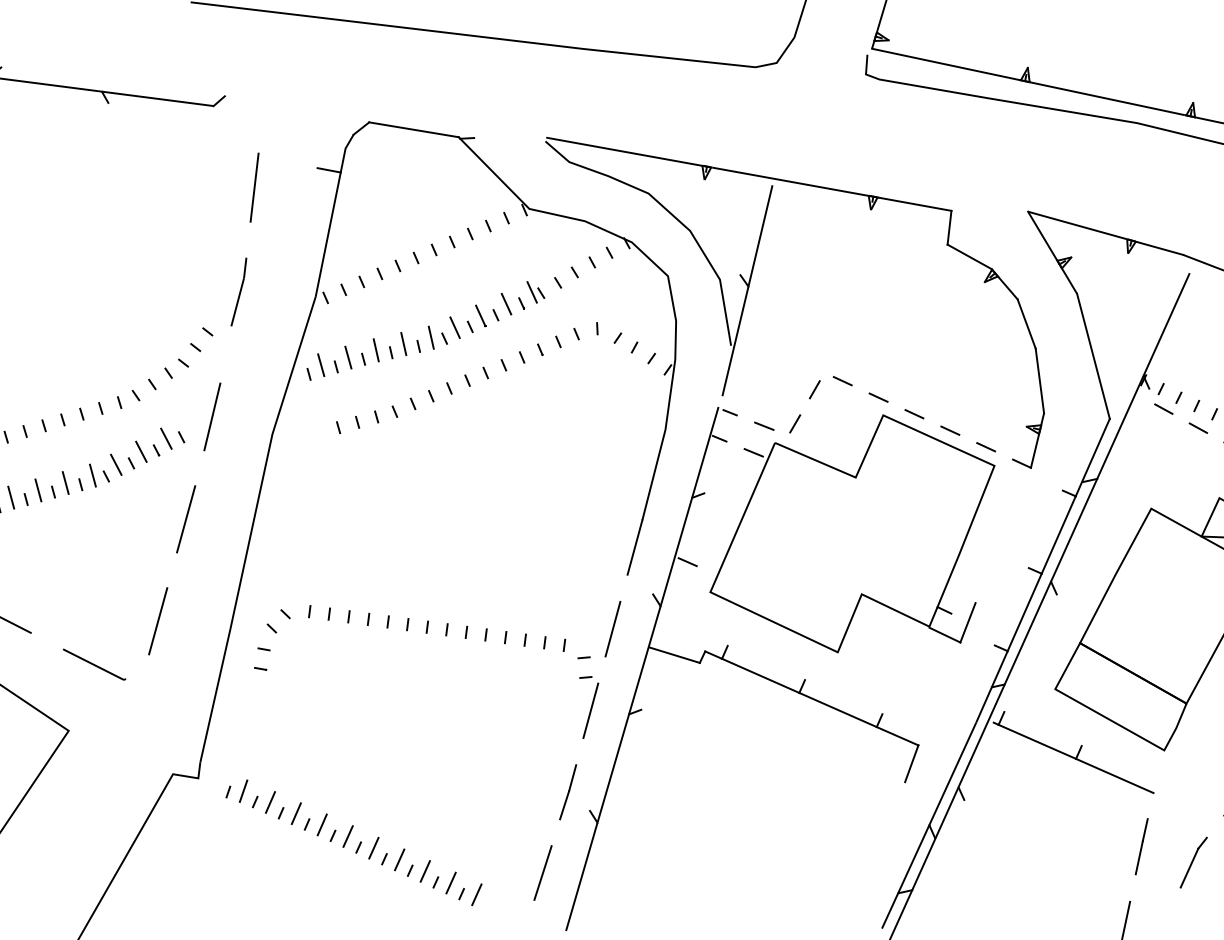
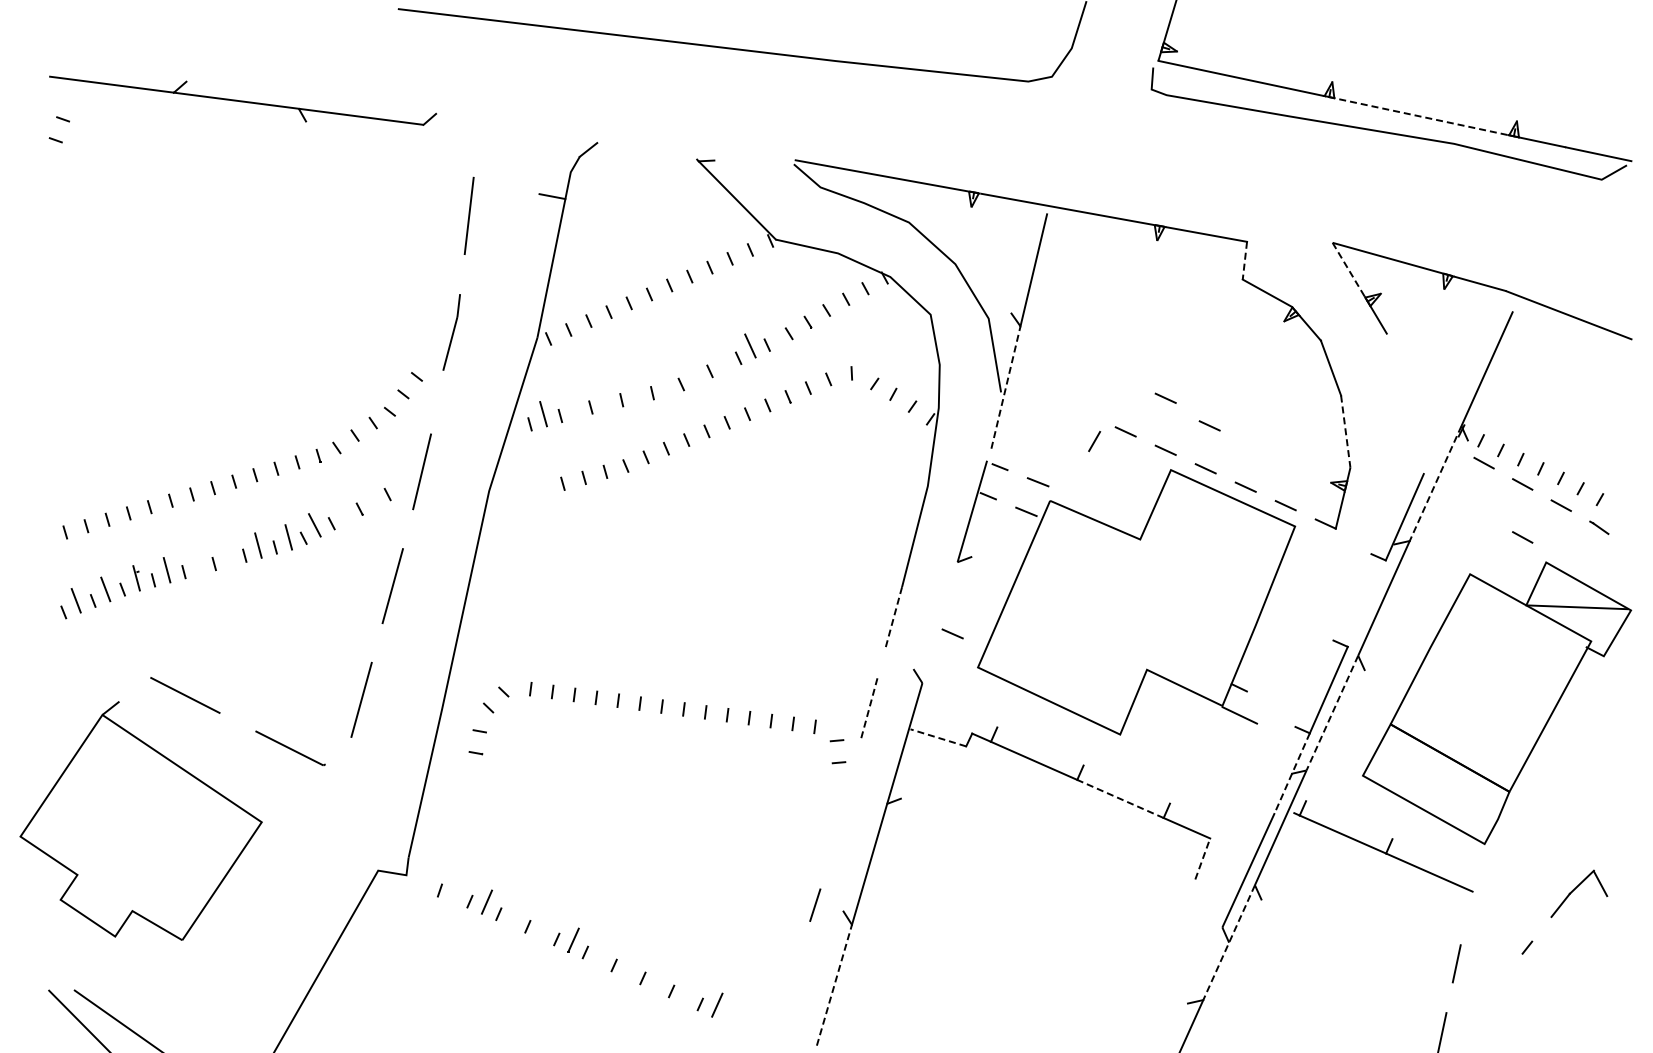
line: (1101, 97) -> (1414, 115), solid -> dashed
line: (414, 129) -> (647, 151), removed
line: (949, 227) -> (1244, 260), solid -> dashed
line: (1042, 235) -> (1348, 269), solid -> dashed
line: (531, 292) -> (778, 332), removed
line: (480, 315) -> (721, 358), removed
line: (454, 327) -> (692, 371), removed
line: (431, 337) -> (666, 383), removed
line: (735, 340) -> (1006, 386), solid -> dashed
line: (403, 344) -> (635, 390), removed
line: (375, 350) -> (604, 397), removed
line: (878, 350) -> (1165, 397), added
line: (1093, 356) -> (1405, 404), removed
line: (348, 357) -> (573, 405), removed
line: (917, 375) -> (1209, 425), added
line: (1039, 381) -> (1345, 432), solid -> dashed
line: (795, 423) -> (1072, 479), removed
line: (1120, 427) -> (1435, 483), solid -> dashed
line: (166, 439) -> (370, 496), removed
line: (141, 451) -> (342, 510), removed
line: (1198, 475) -> (1522, 537), added
line: (38, 490) -> (227, 553), removed
line: (11, 497) -> (197, 561), removed
line: (1058, 534) -> (1366, 603), removed
line: (634, 548) -> (893, 618), solid -> dashed
line: (675, 551) -> (939, 622), removed
line: (967, 622) -> (1265, 701), removed
line: (613, 628) -> (869, 708), solid -> dashed
line: (1028, 633) -> (1332, 713), solid -> dashed
line: (674, 654) -> (937, 737), solid -> dashed
line: (992, 687) -> (1292, 773), solid -> dashed
line: (838, 709) -> (1120, 798), solid -> dashed
line: (590, 710) -> (844, 799), removed
line: (911, 763) -> (1202, 858), solid -> dashed
line: (572, 777) -> (824, 874), removed
line: (243, 791) -> (456, 889), removed
line: (296, 813) -> (515, 914), removed
line: (322, 824) -> (544, 926), removed
line: (1145, 829) -> (1463, 932), removed
line: (935, 838) -> (1229, 942), solid -> dashed
line: (373, 847) -> (602, 952), removed
line: (399, 859) -> (630, 965), removed
line: (1189, 868) -> (1512, 975), removed
line: (425, 870) -> (659, 978), removed
line: (542, 872) -> (790, 980), removed
line: (906, 876) -> (1196, 984), removed
line: (581, 877) -> (834, 985), solid -> dashed
line: (451, 882) -> (688, 991), removed

